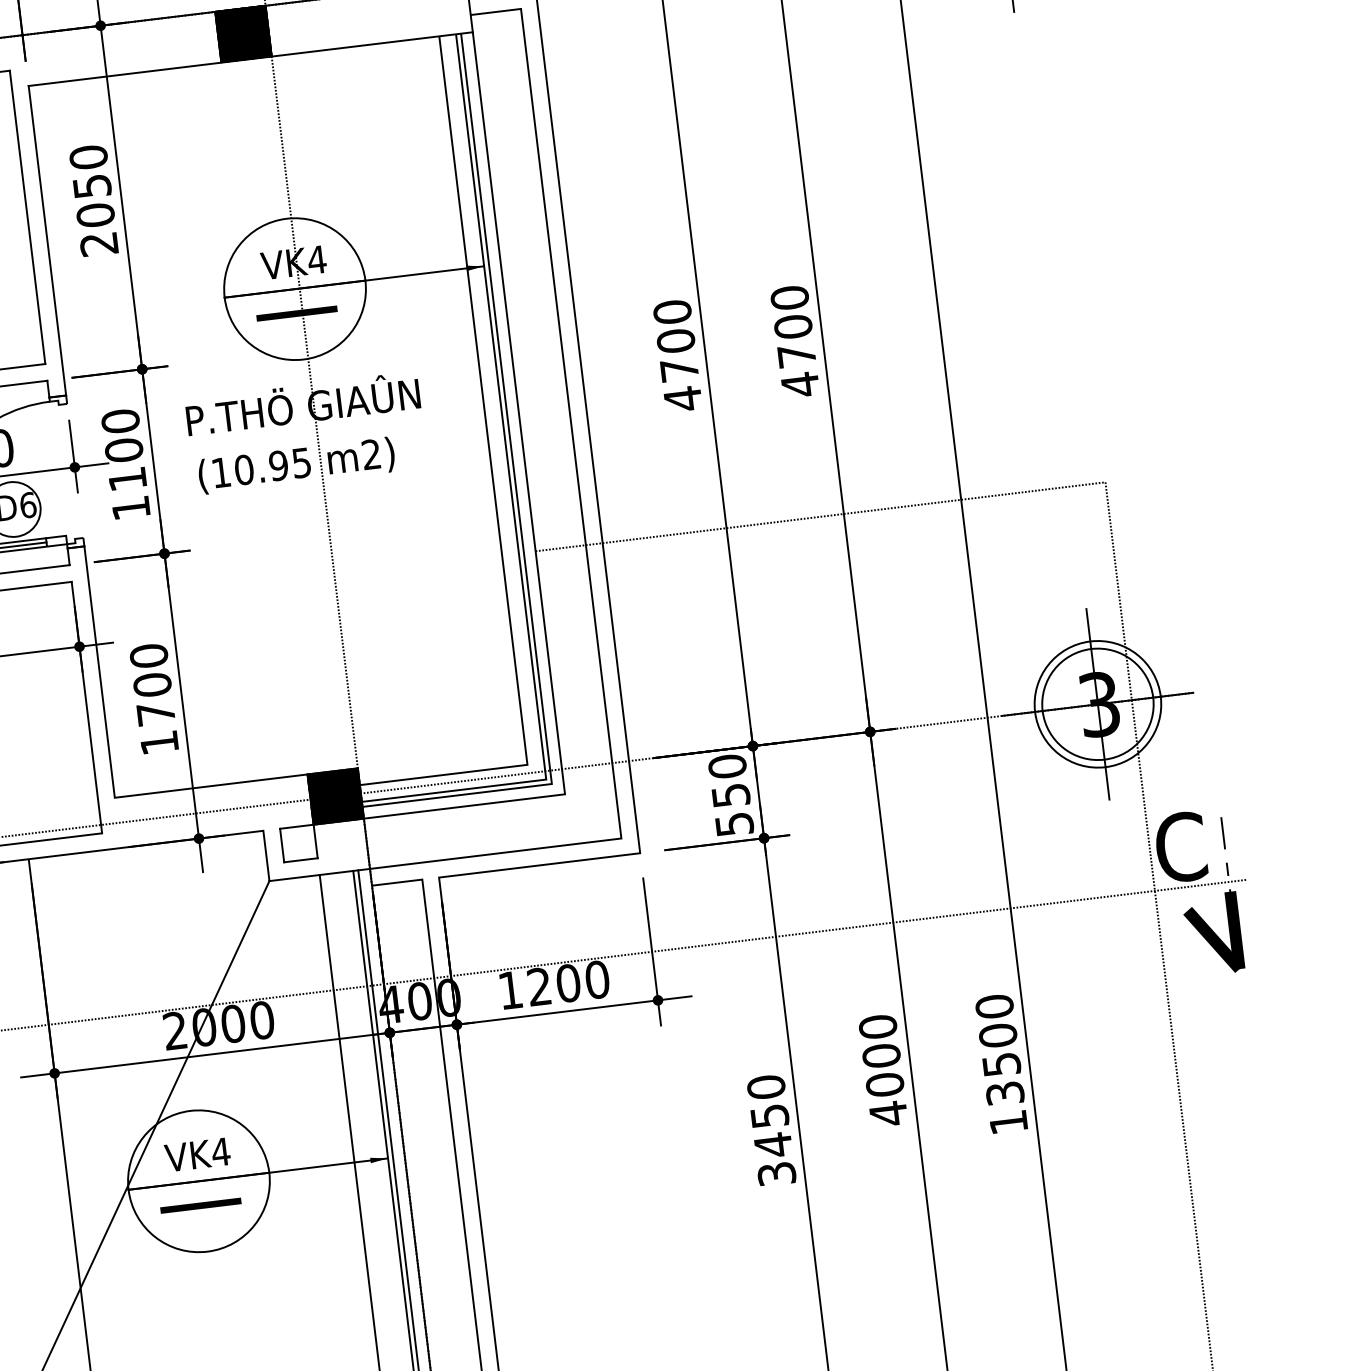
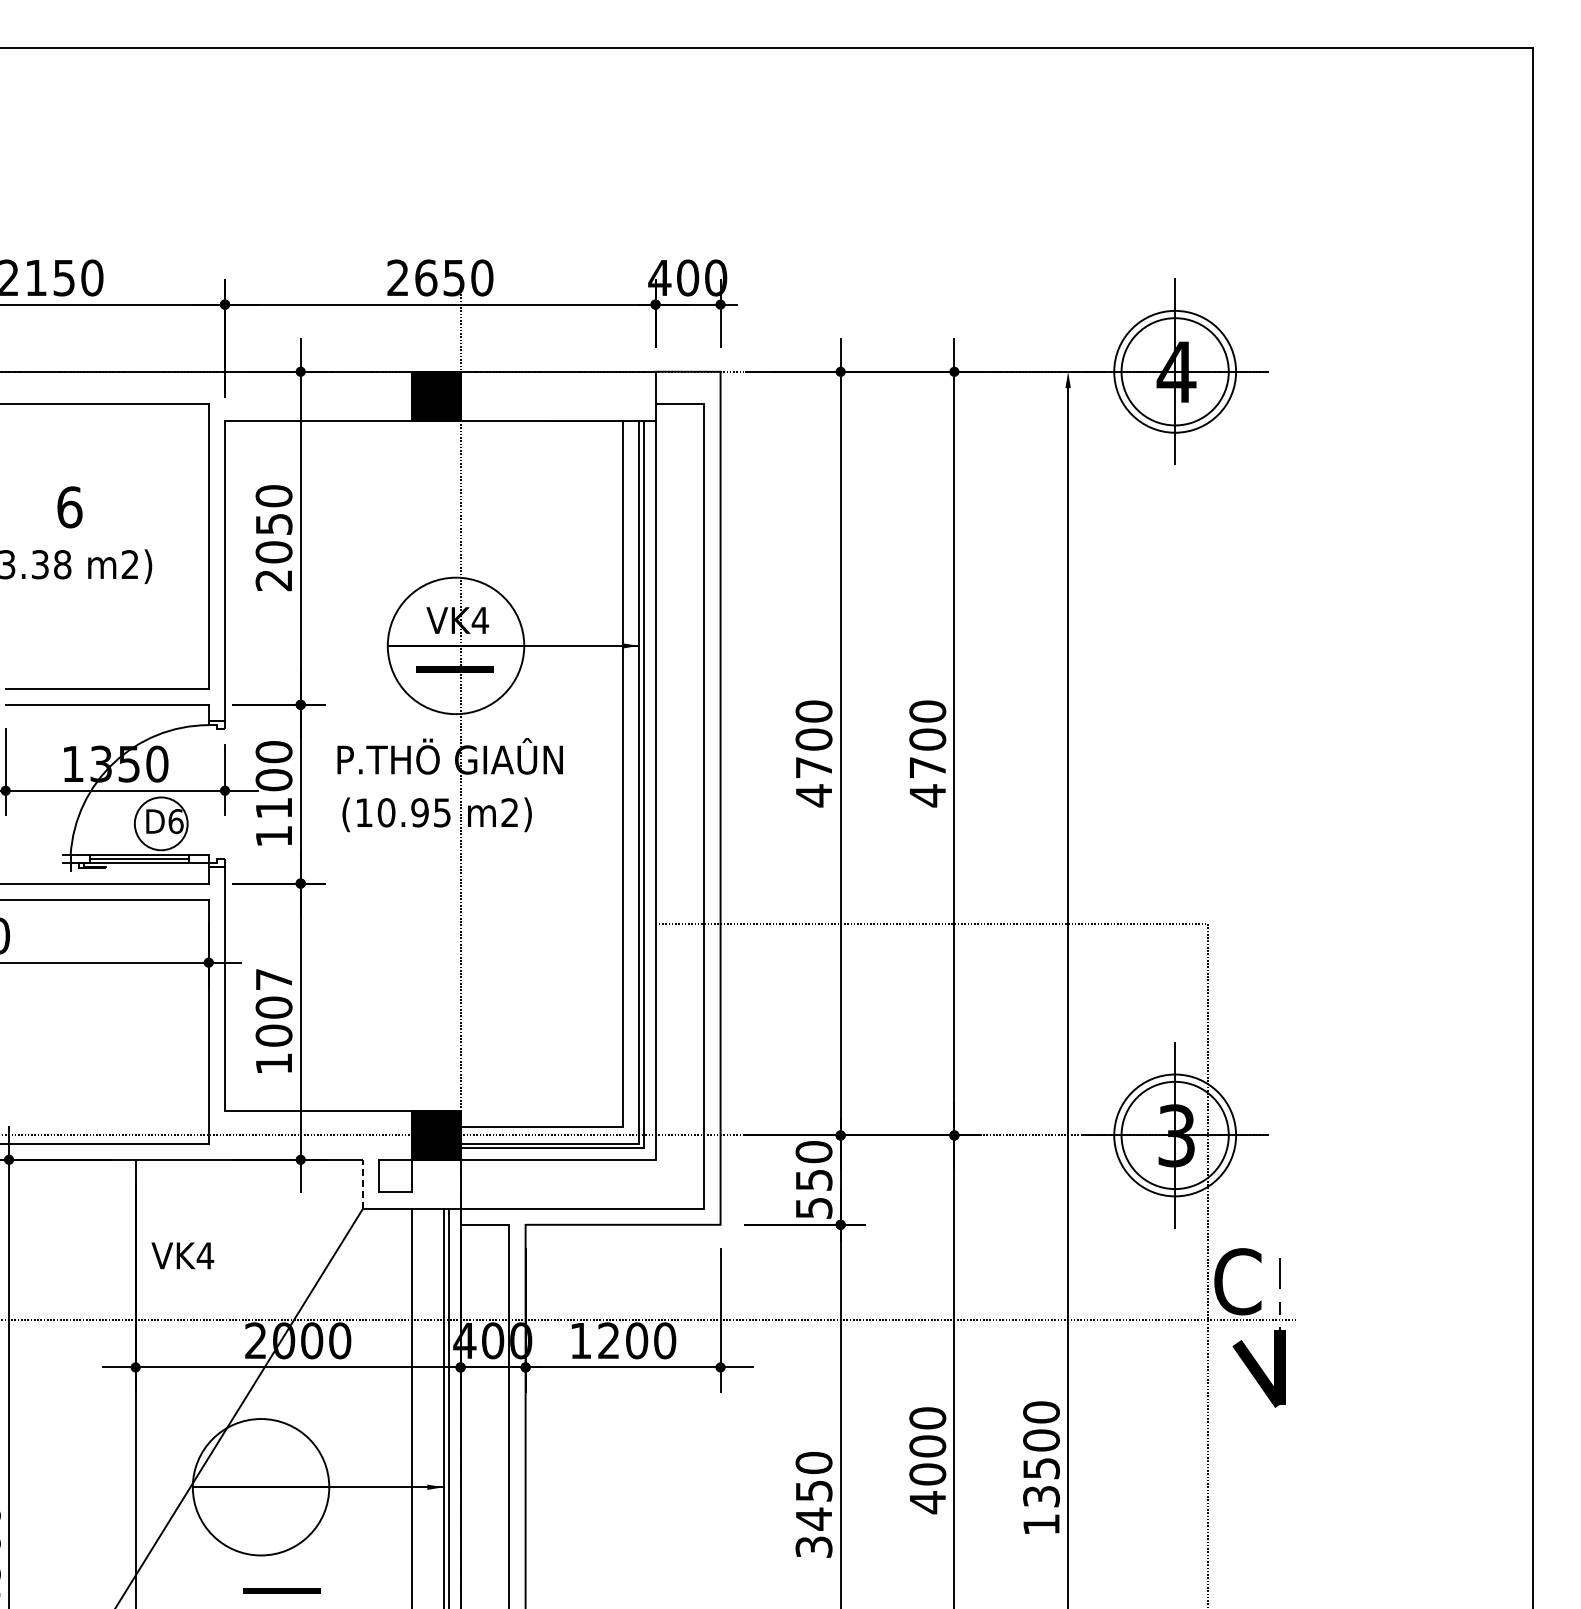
text: (151, 684) -> (273, 1007), 1700 -> 1007
line: (266, 855) -> (363, 1183), solid -> dashed
text: (197, 1154) -> (182, 1255), moved
part: (200, 1205) -> (281, 1590), moved

